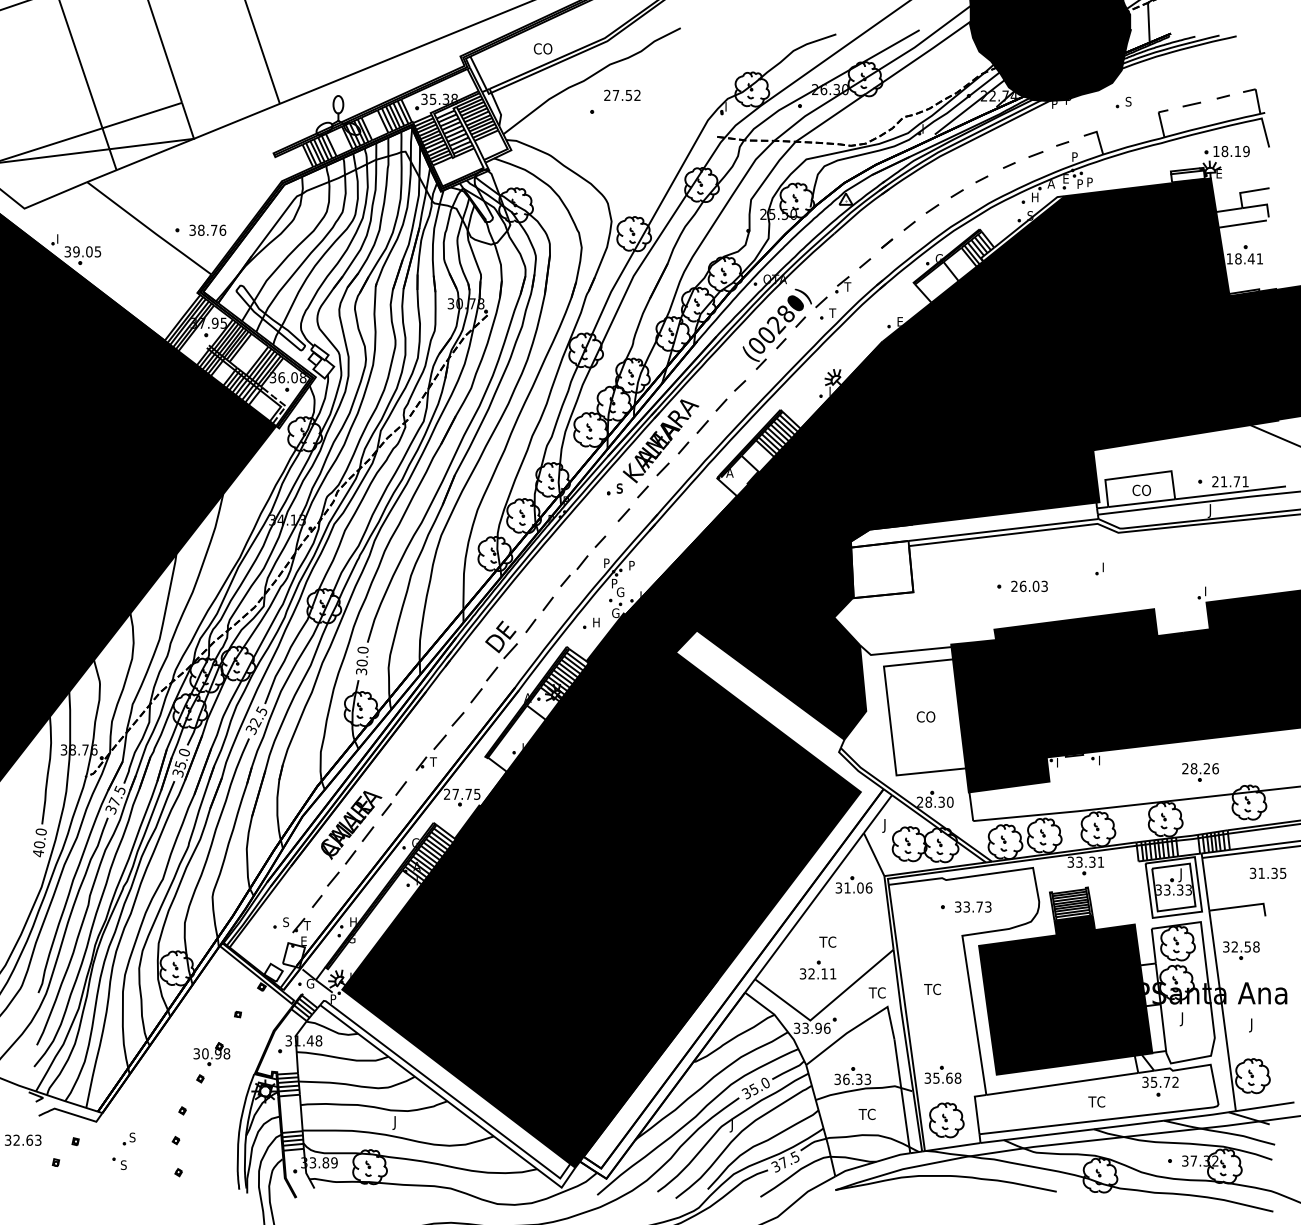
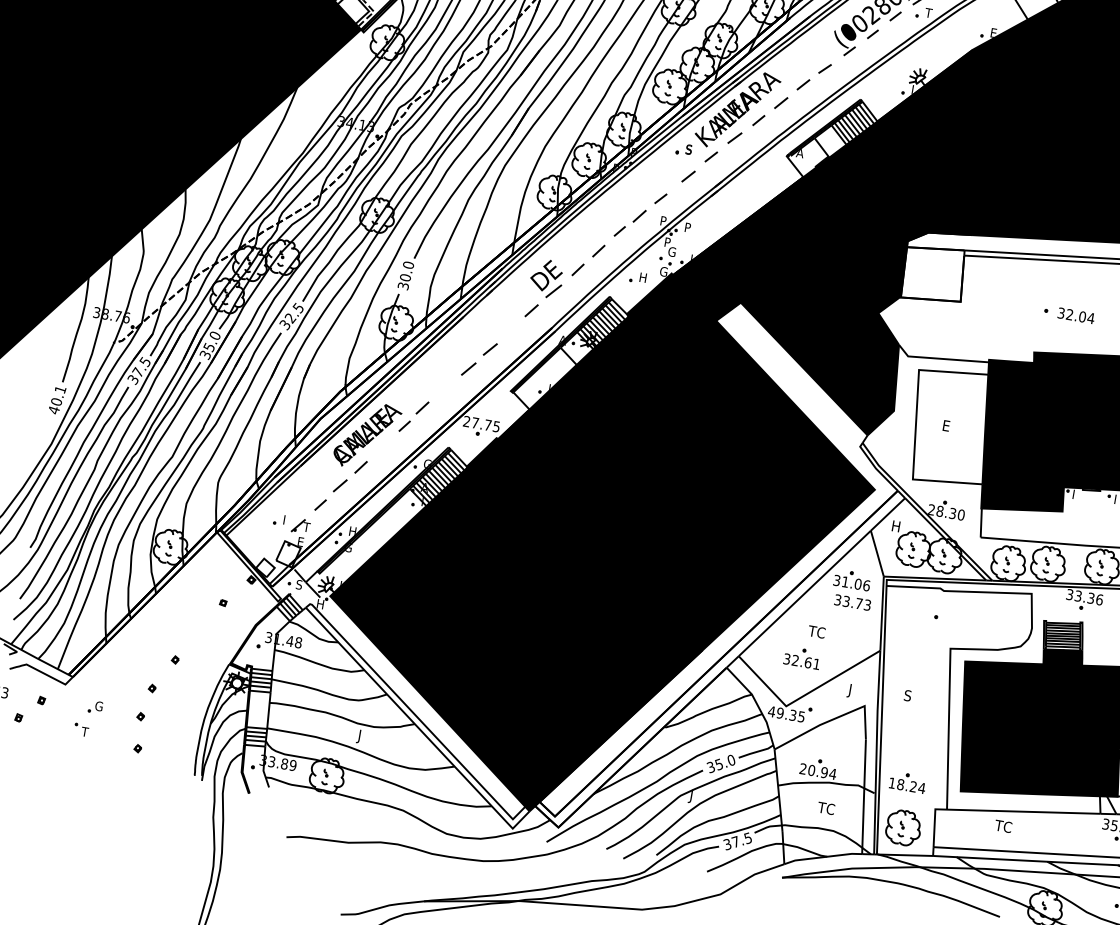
text: (1029, 586) -> (1076, 315), 26.03 -> 32.04
line: (476, 695) -> (512, 329), removed
text: (925, 716) -> (951, 426), CO -> E
part: (425, 763) -> (450, 387), removed
text: (886, 825) -> (894, 527), J -> H
text: (40, 831) -> (59, 389), 40.0 -> 40.1
line: (367, 833) -> (381, 446), removed
text: (1100, 861) -> (1099, 598), 33.31 -> 33.36
text: (973, 906) -> (853, 602), moved
text: (286, 922) -> (286, 520), S -> I
text: (824, 973) -> (808, 662), 32.11 -> 32.61
text: (310, 983) -> (299, 584), G -> S
text: (932, 989) -> (911, 696), TC -> S
text: (876, 994) -> (855, 691), TC -> J
text: (334, 998) -> (321, 603), P -> H
text: (811, 1027) -> (786, 713), 33.96 -> 49.35
part: (211, 1054) -> (190, 637), removed
text: (942, 1077) -> (906, 784), 35.68 -> 18.24
text: (852, 1079) -> (817, 771), 36.33 -> 20.94
text: (1096, 1101) -> (1003, 825), moved
text: (132, 1137) -> (98, 706), S -> G
text: (123, 1165) -> (84, 732), S -> T

